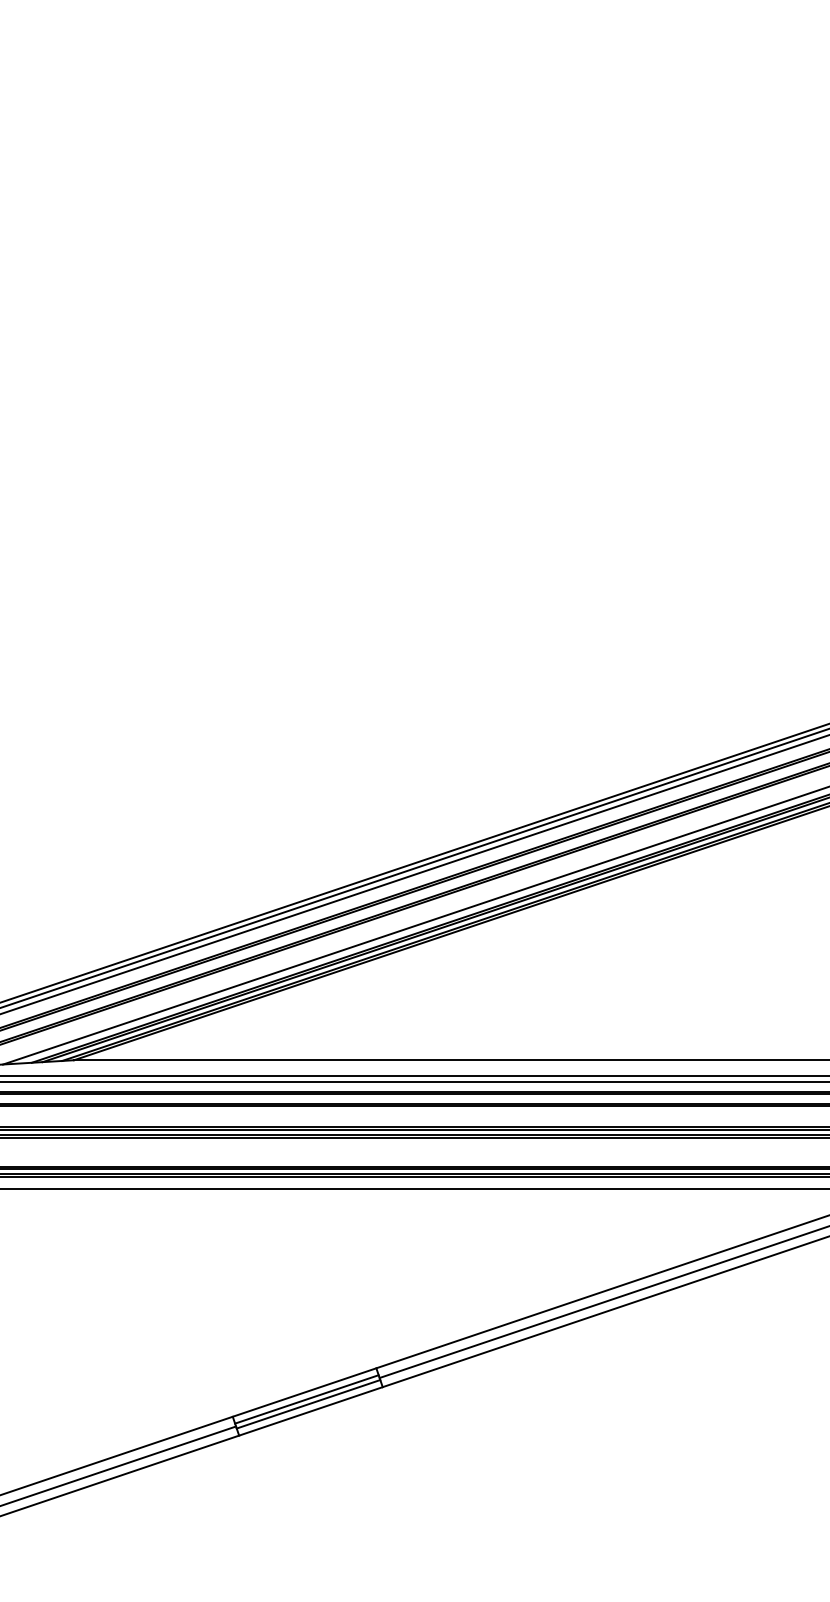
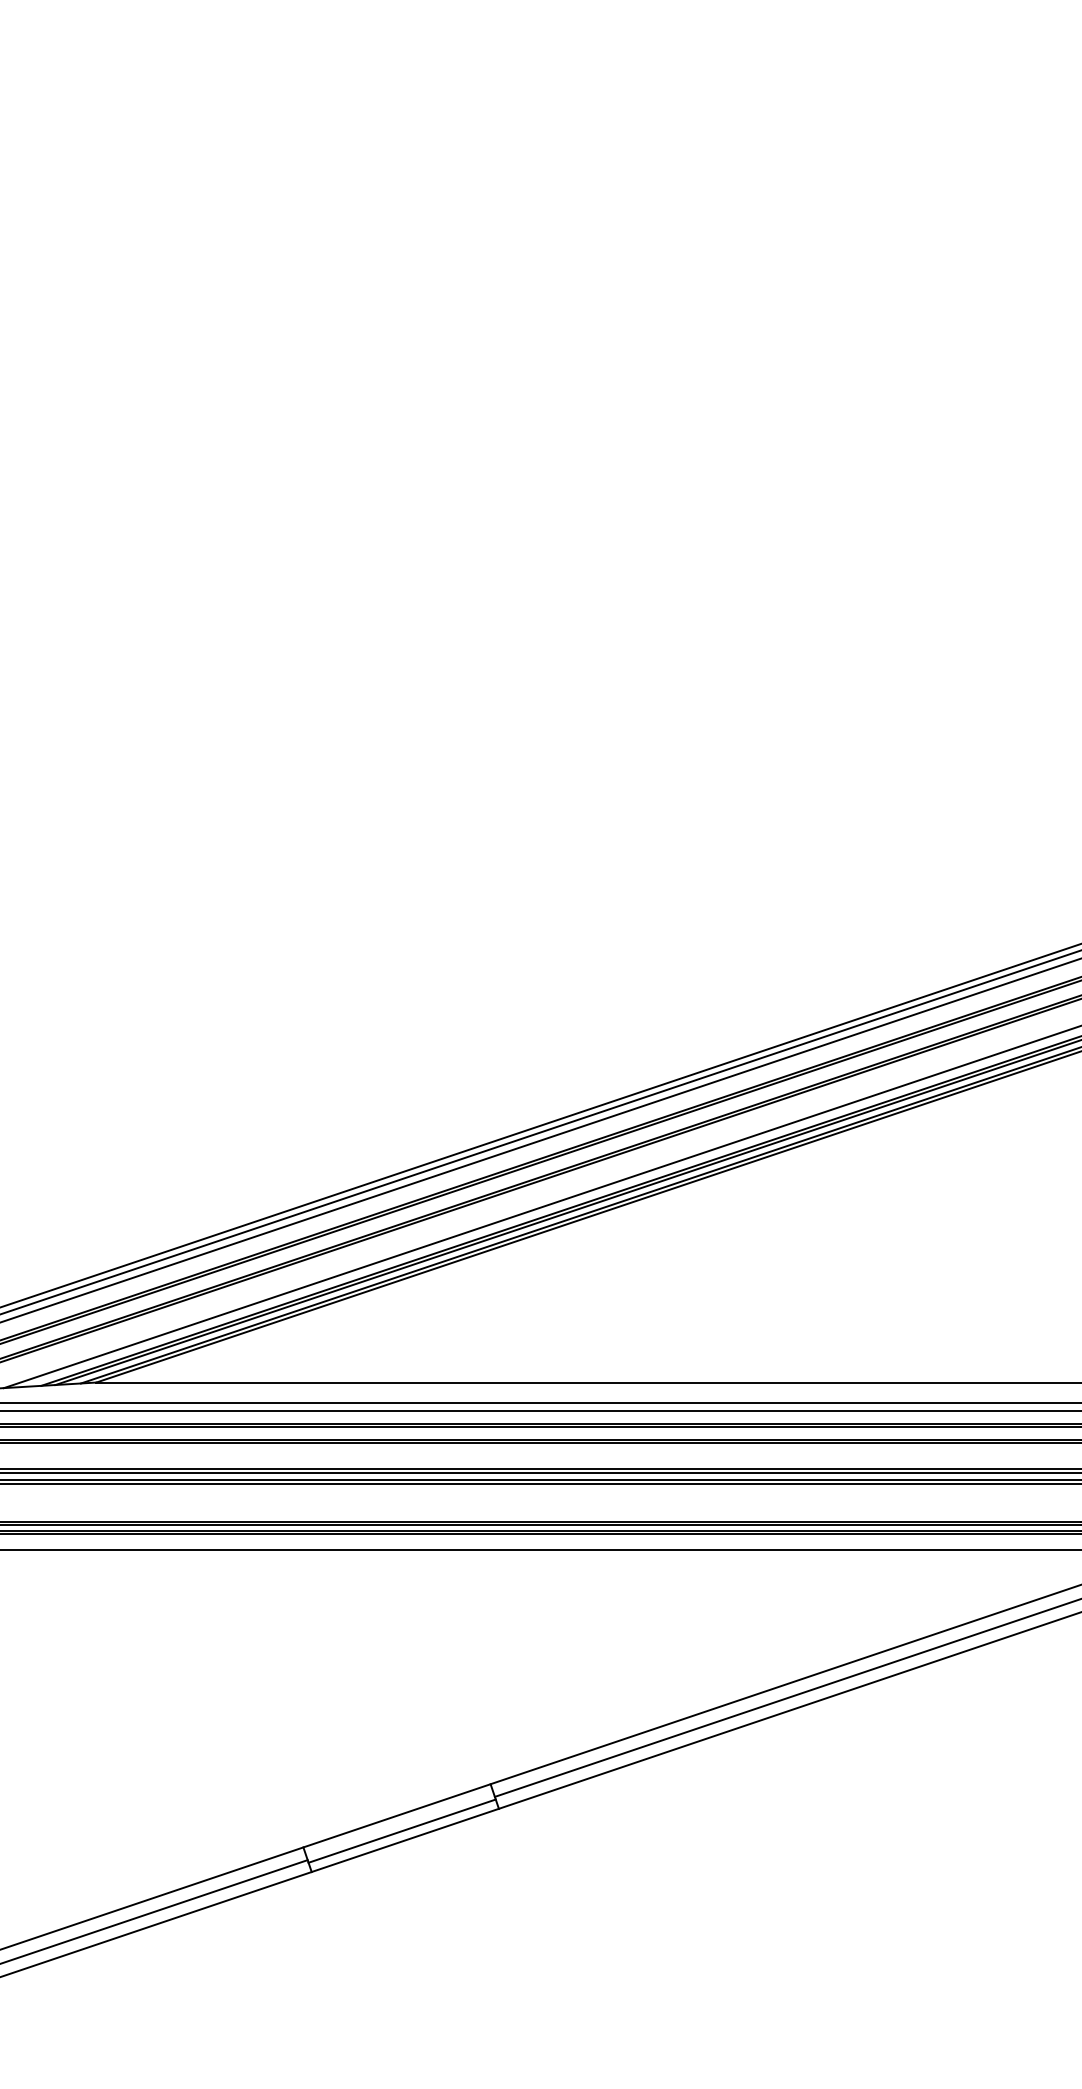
line: (306, 1399) -> (399, 1824), removed

